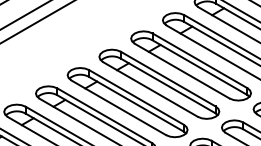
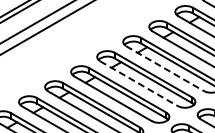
line: (182, 70) -> (165, 68), solid -> dashed
line: (149, 89) -> (138, 83), solid -> dashed

